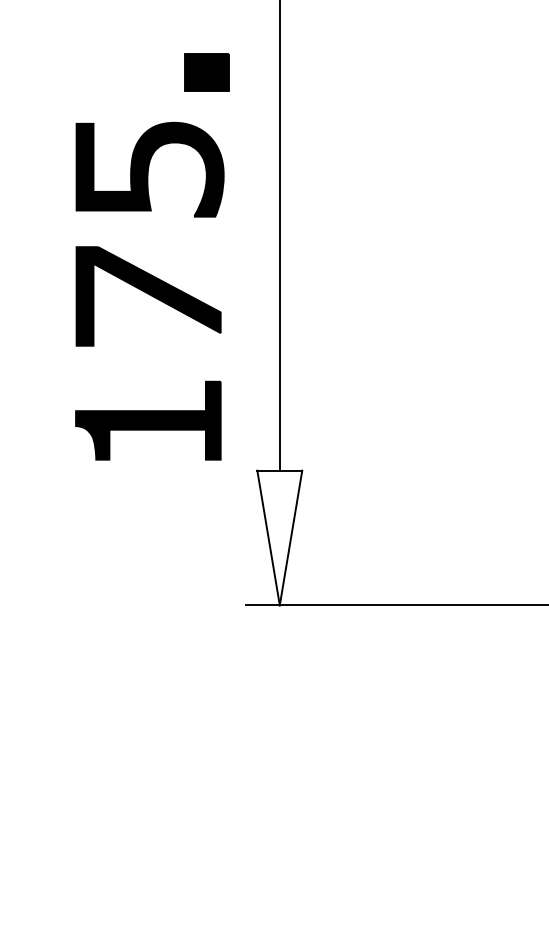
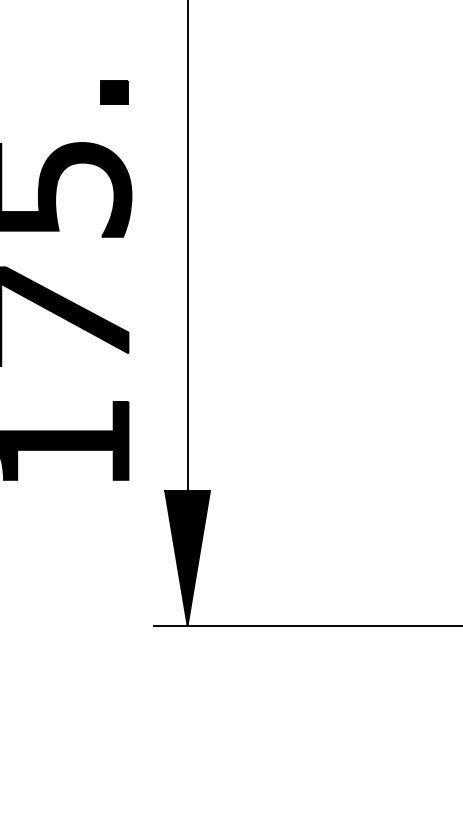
part: (206, 72) -> (114, 92), size x0.62
fill: (279, 537) -> (187, 557), added

